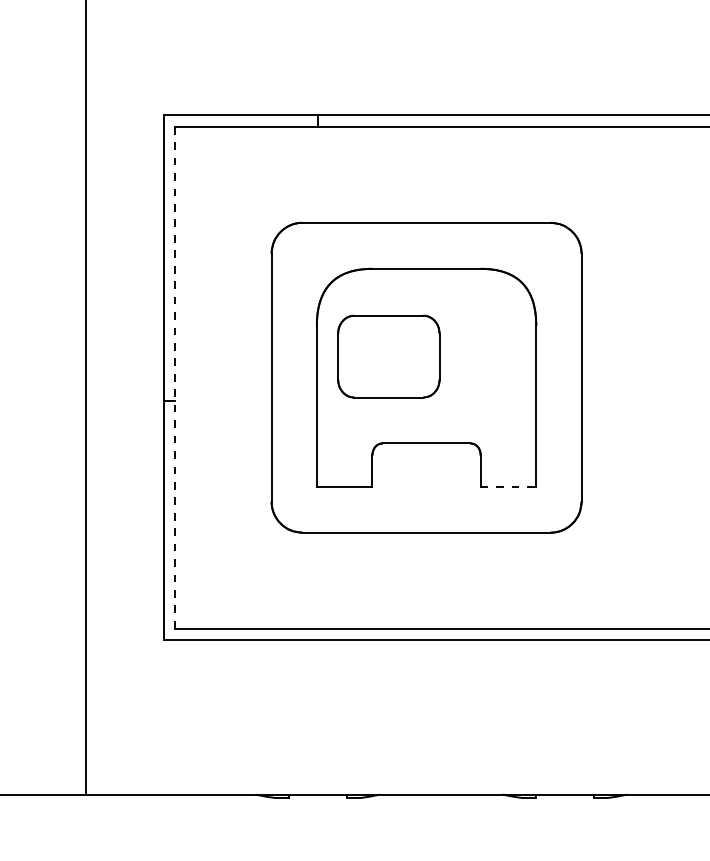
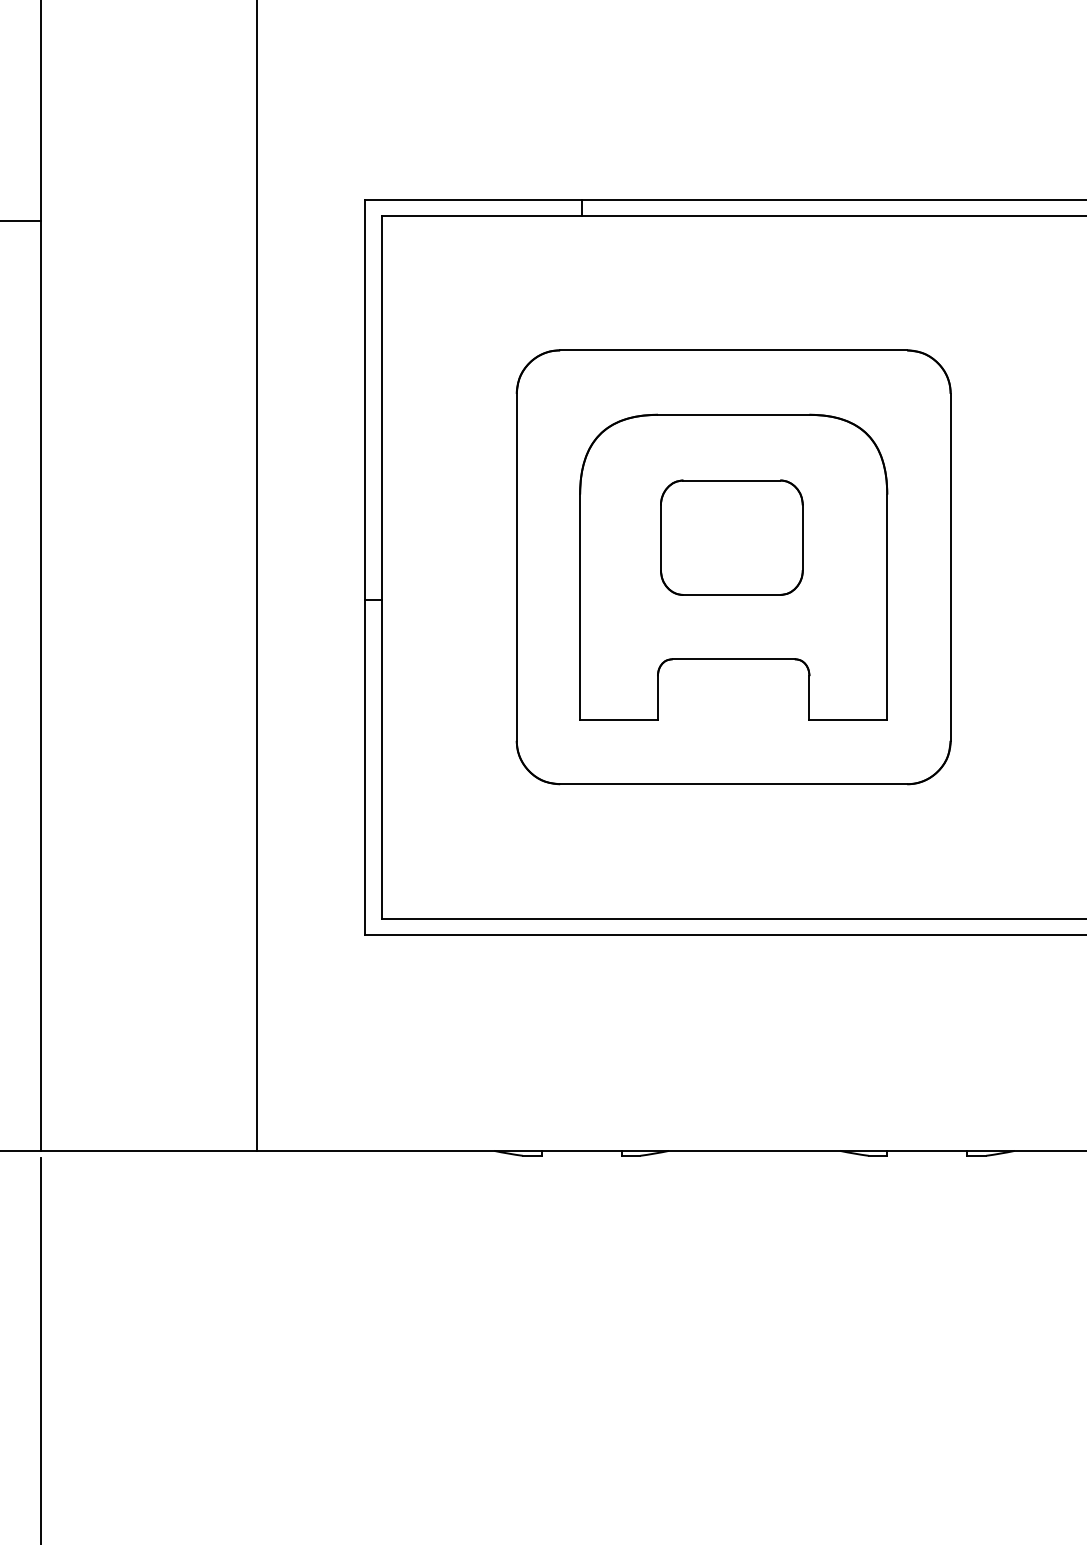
part: (388, 356) -> (731, 537), moved
line: (175, 377) -> (381, 566), dashed -> solid
line: (508, 486) -> (848, 719), dashed -> solid

